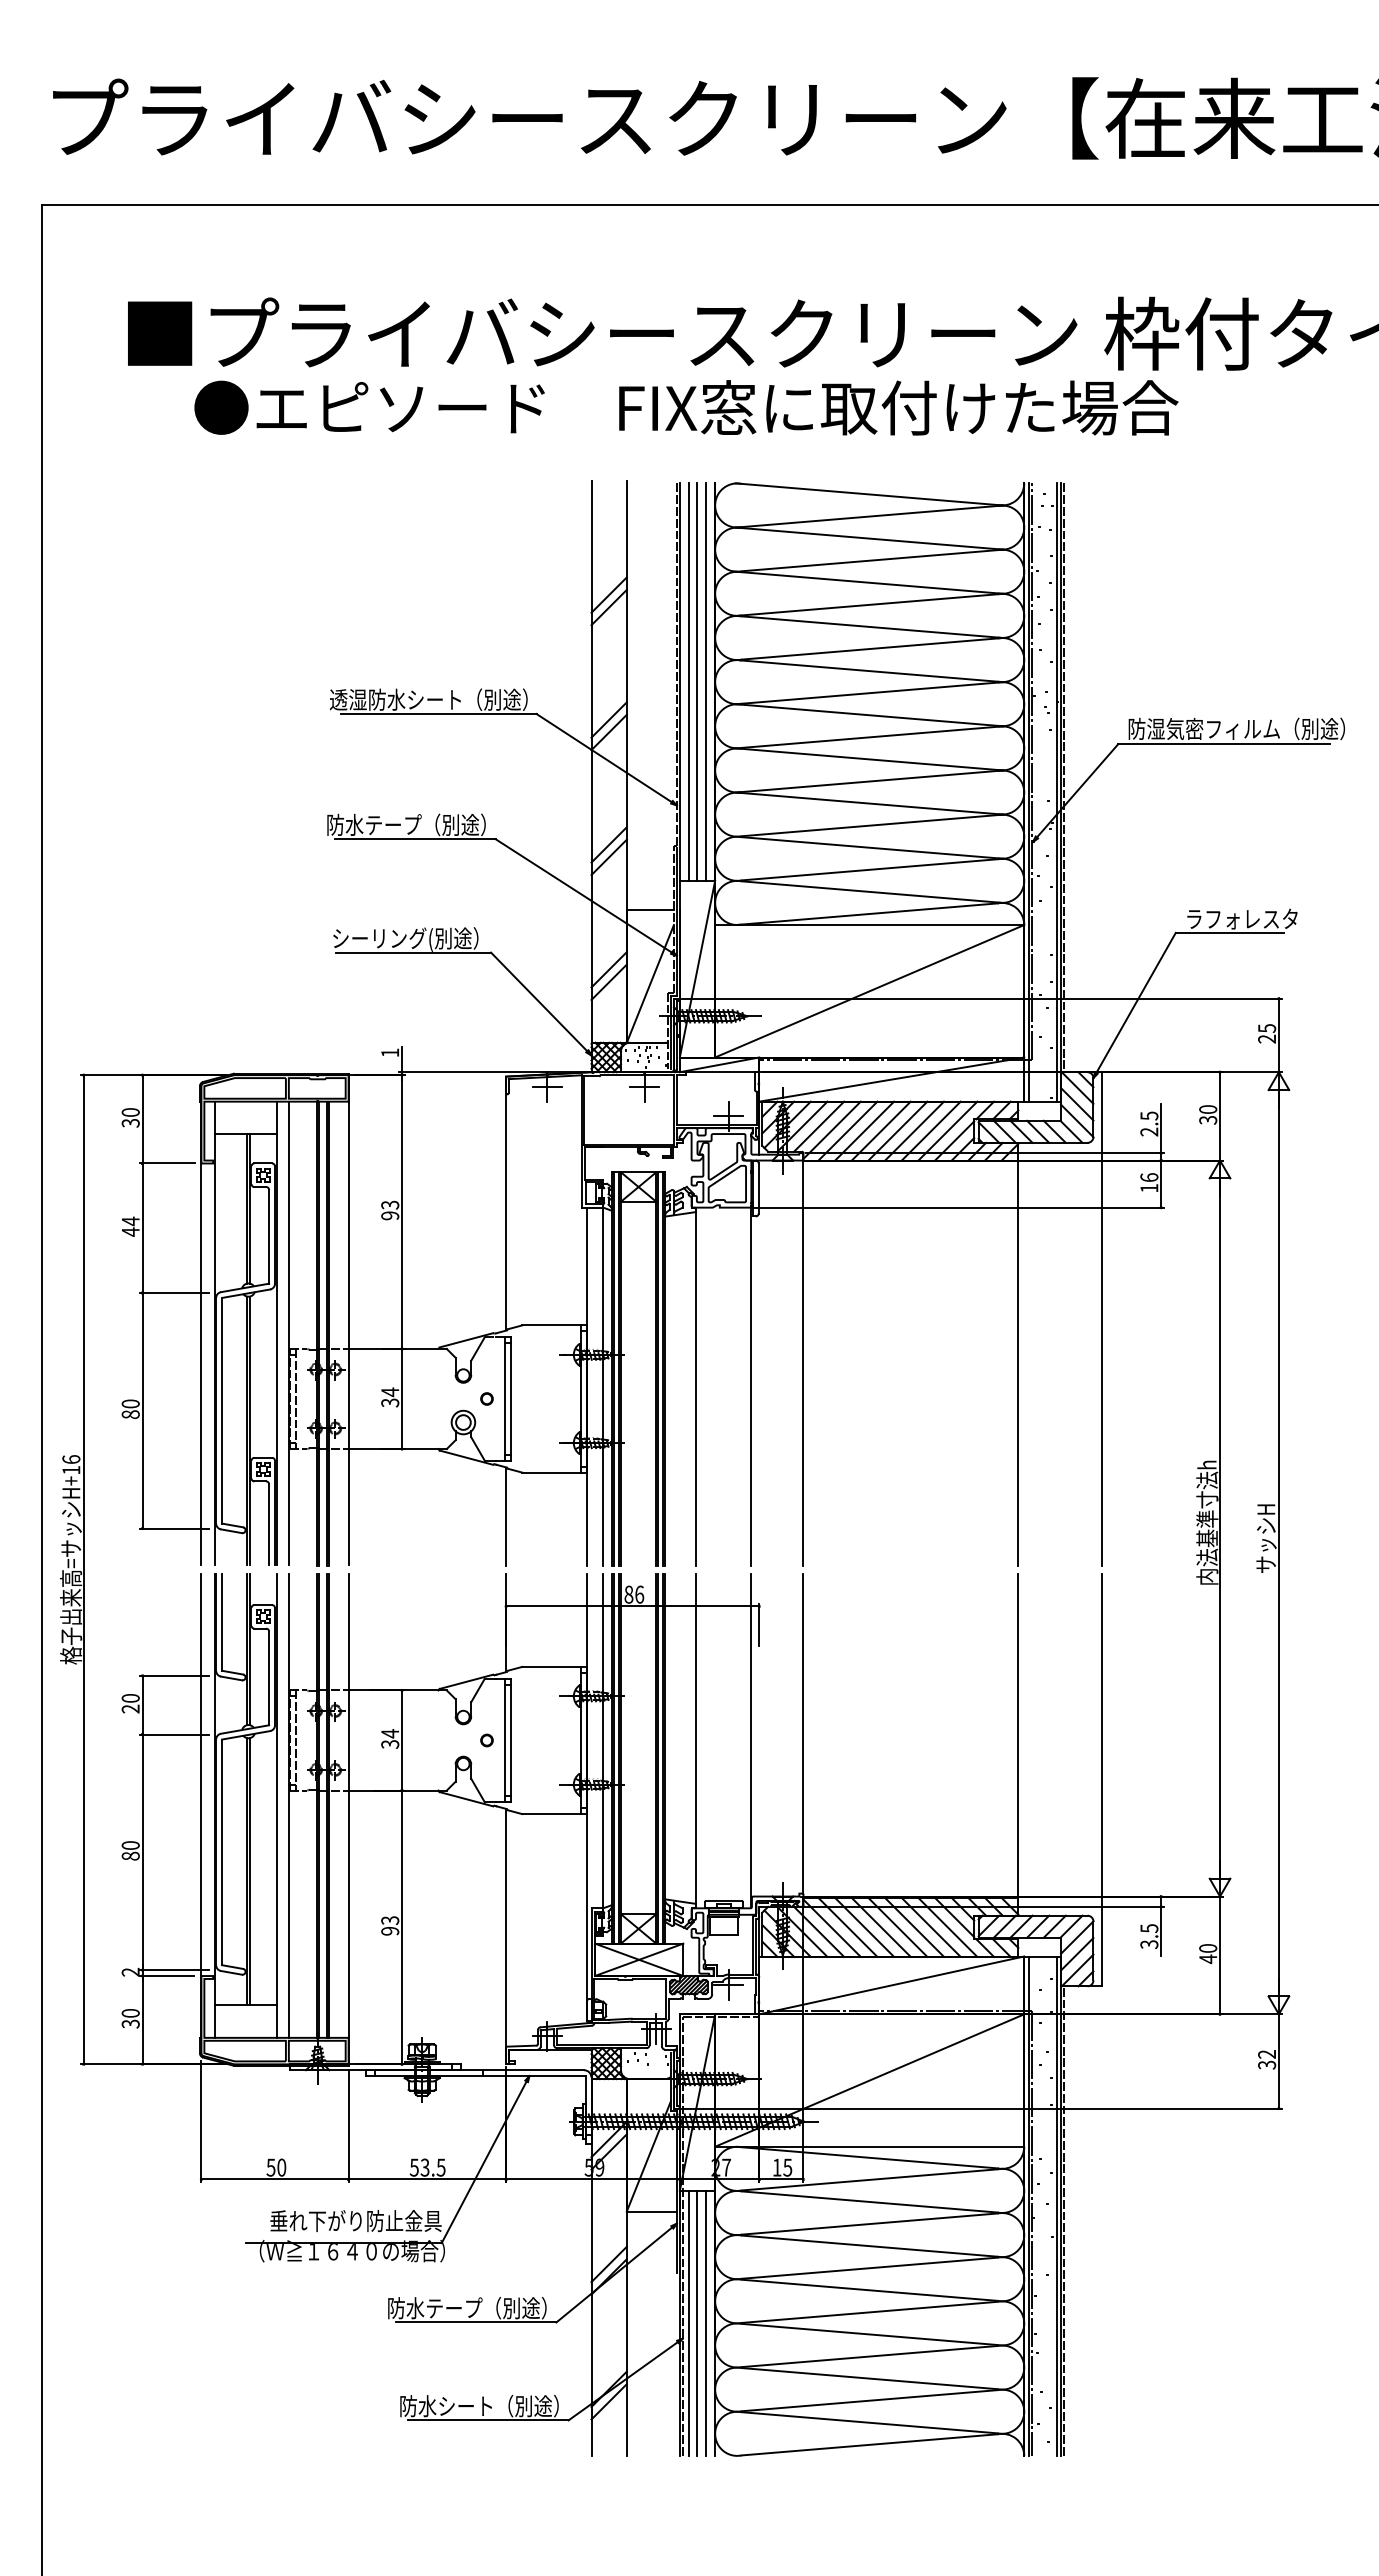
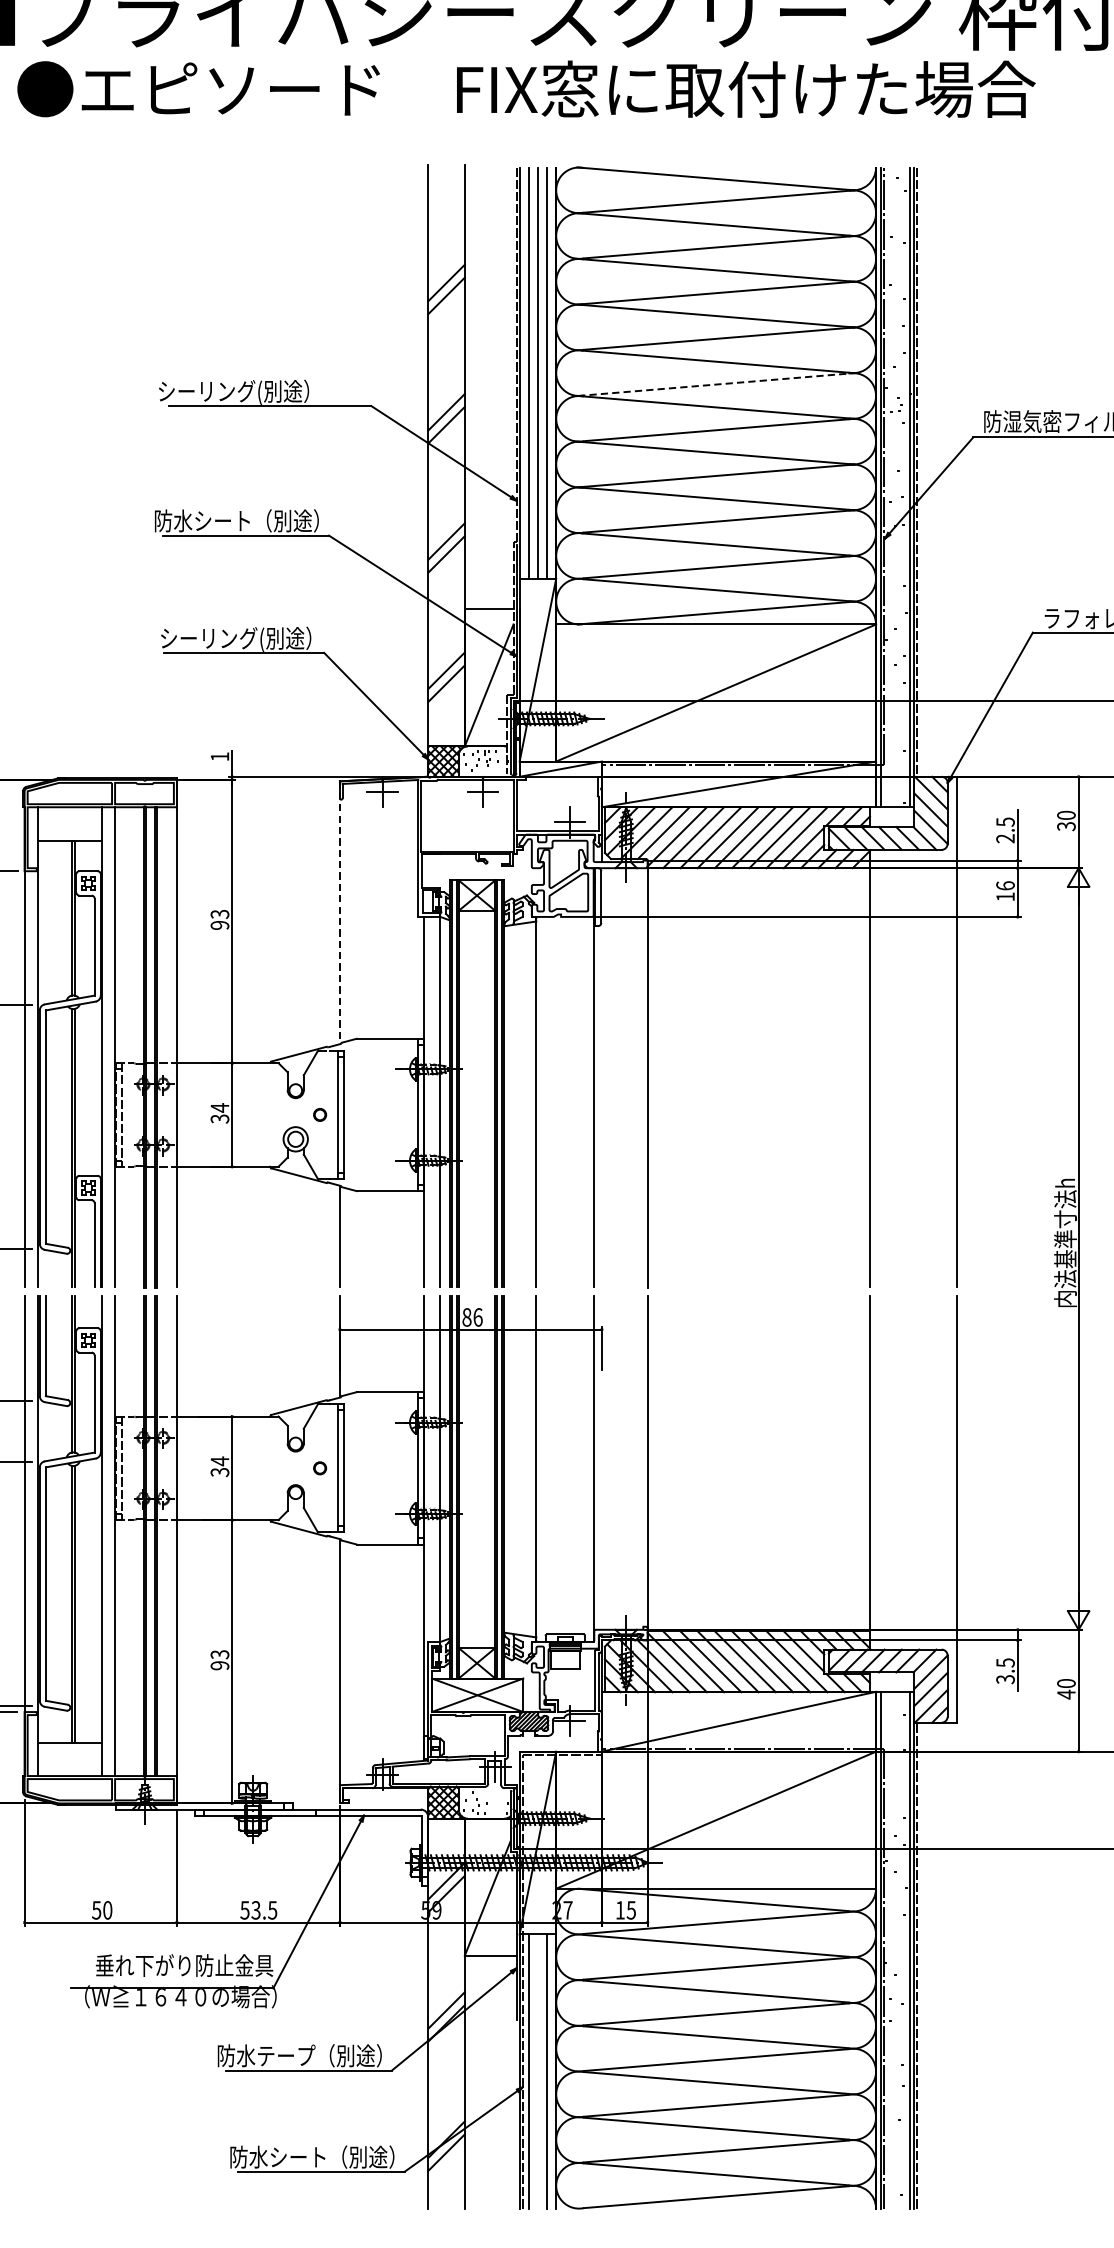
line: (869, 693) -> (715, 384), solid -> dashed
text: (428, 700) -> (259, 392), 透湿防水シート（別途） -> シーリング(別途）
text: (393, 824) -> (223, 520), 防水テープ（別途） -> 防水シート（別途）
line: (506, 1203) -> (340, 912), solid -> dashed
line: (697, 2322) -> (537, 2070), removed

